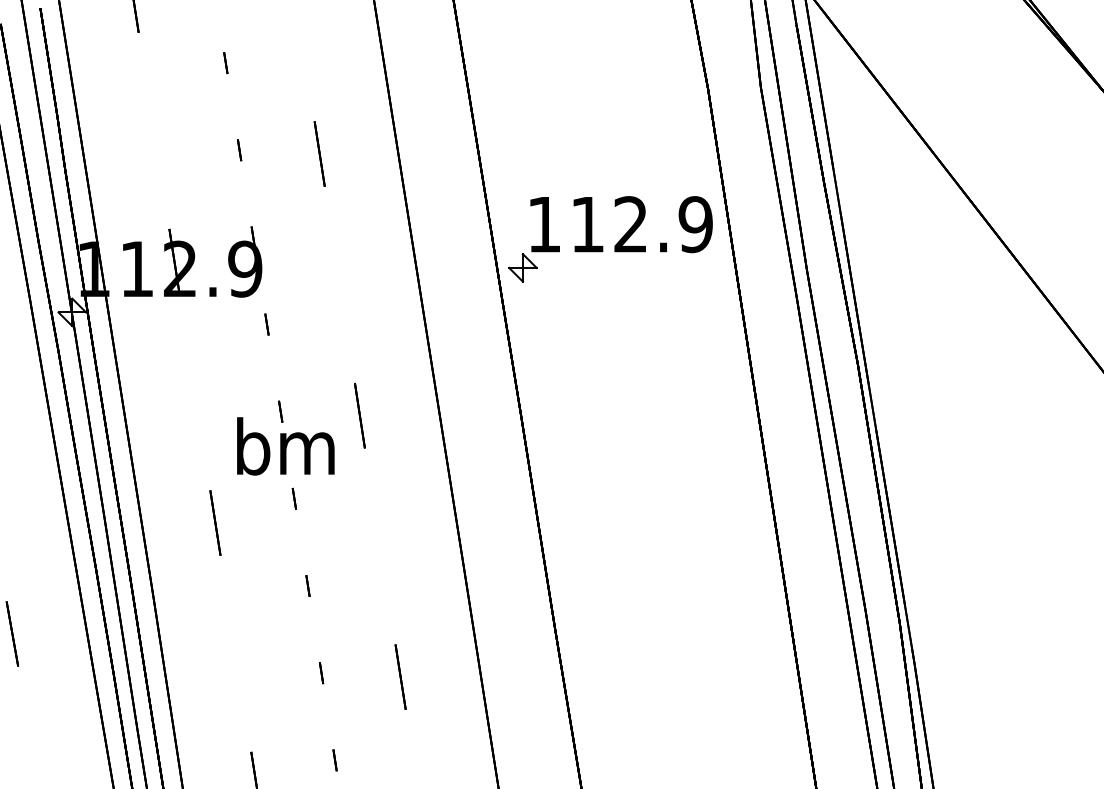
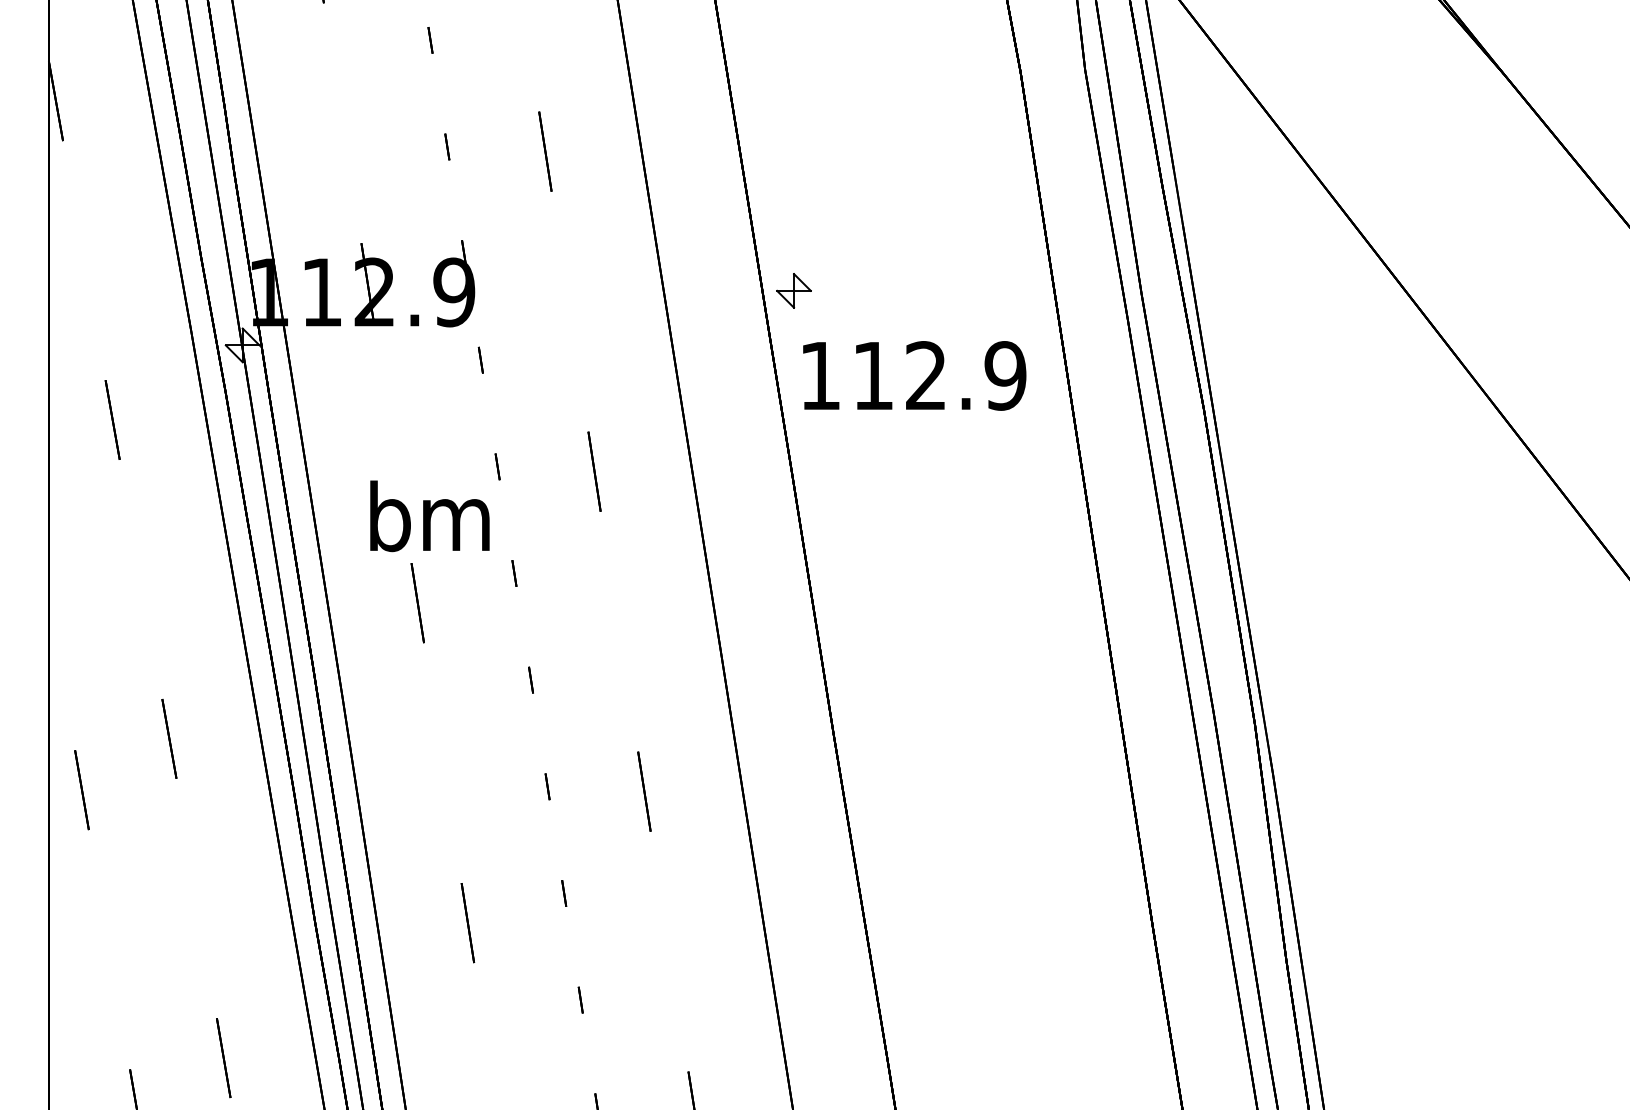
text: (621, 224) -> (914, 375), moved
text: (285, 446) -> (429, 516), moved

